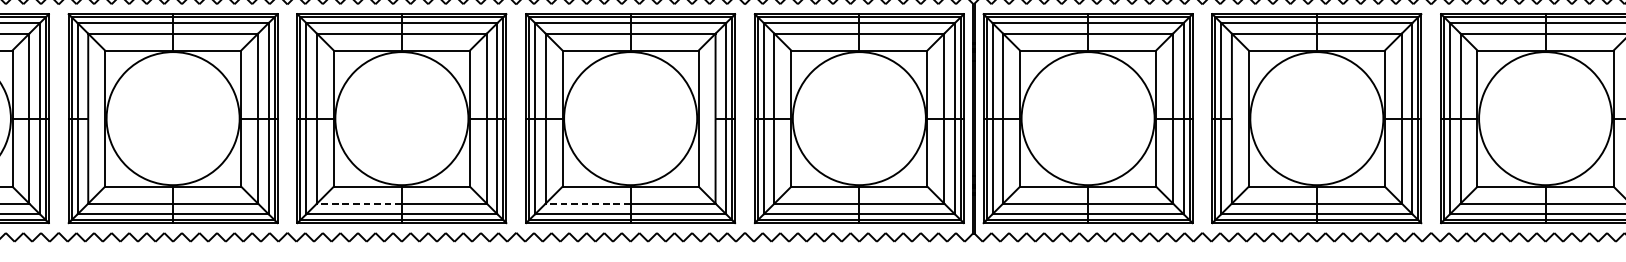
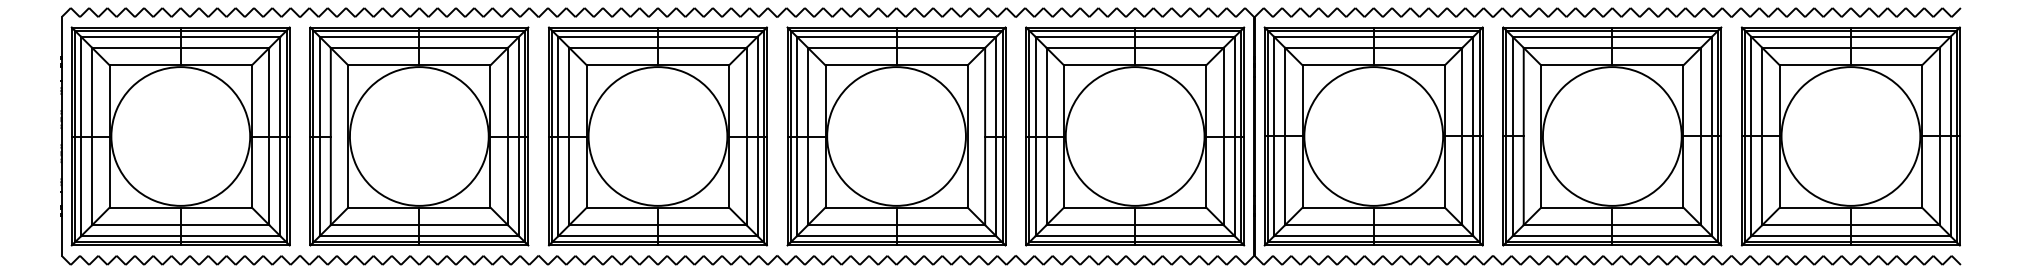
line: (359, 203) -> (613, 225), dashed -> solid
line: (587, 203) -> (851, 225), dashed -> solid

